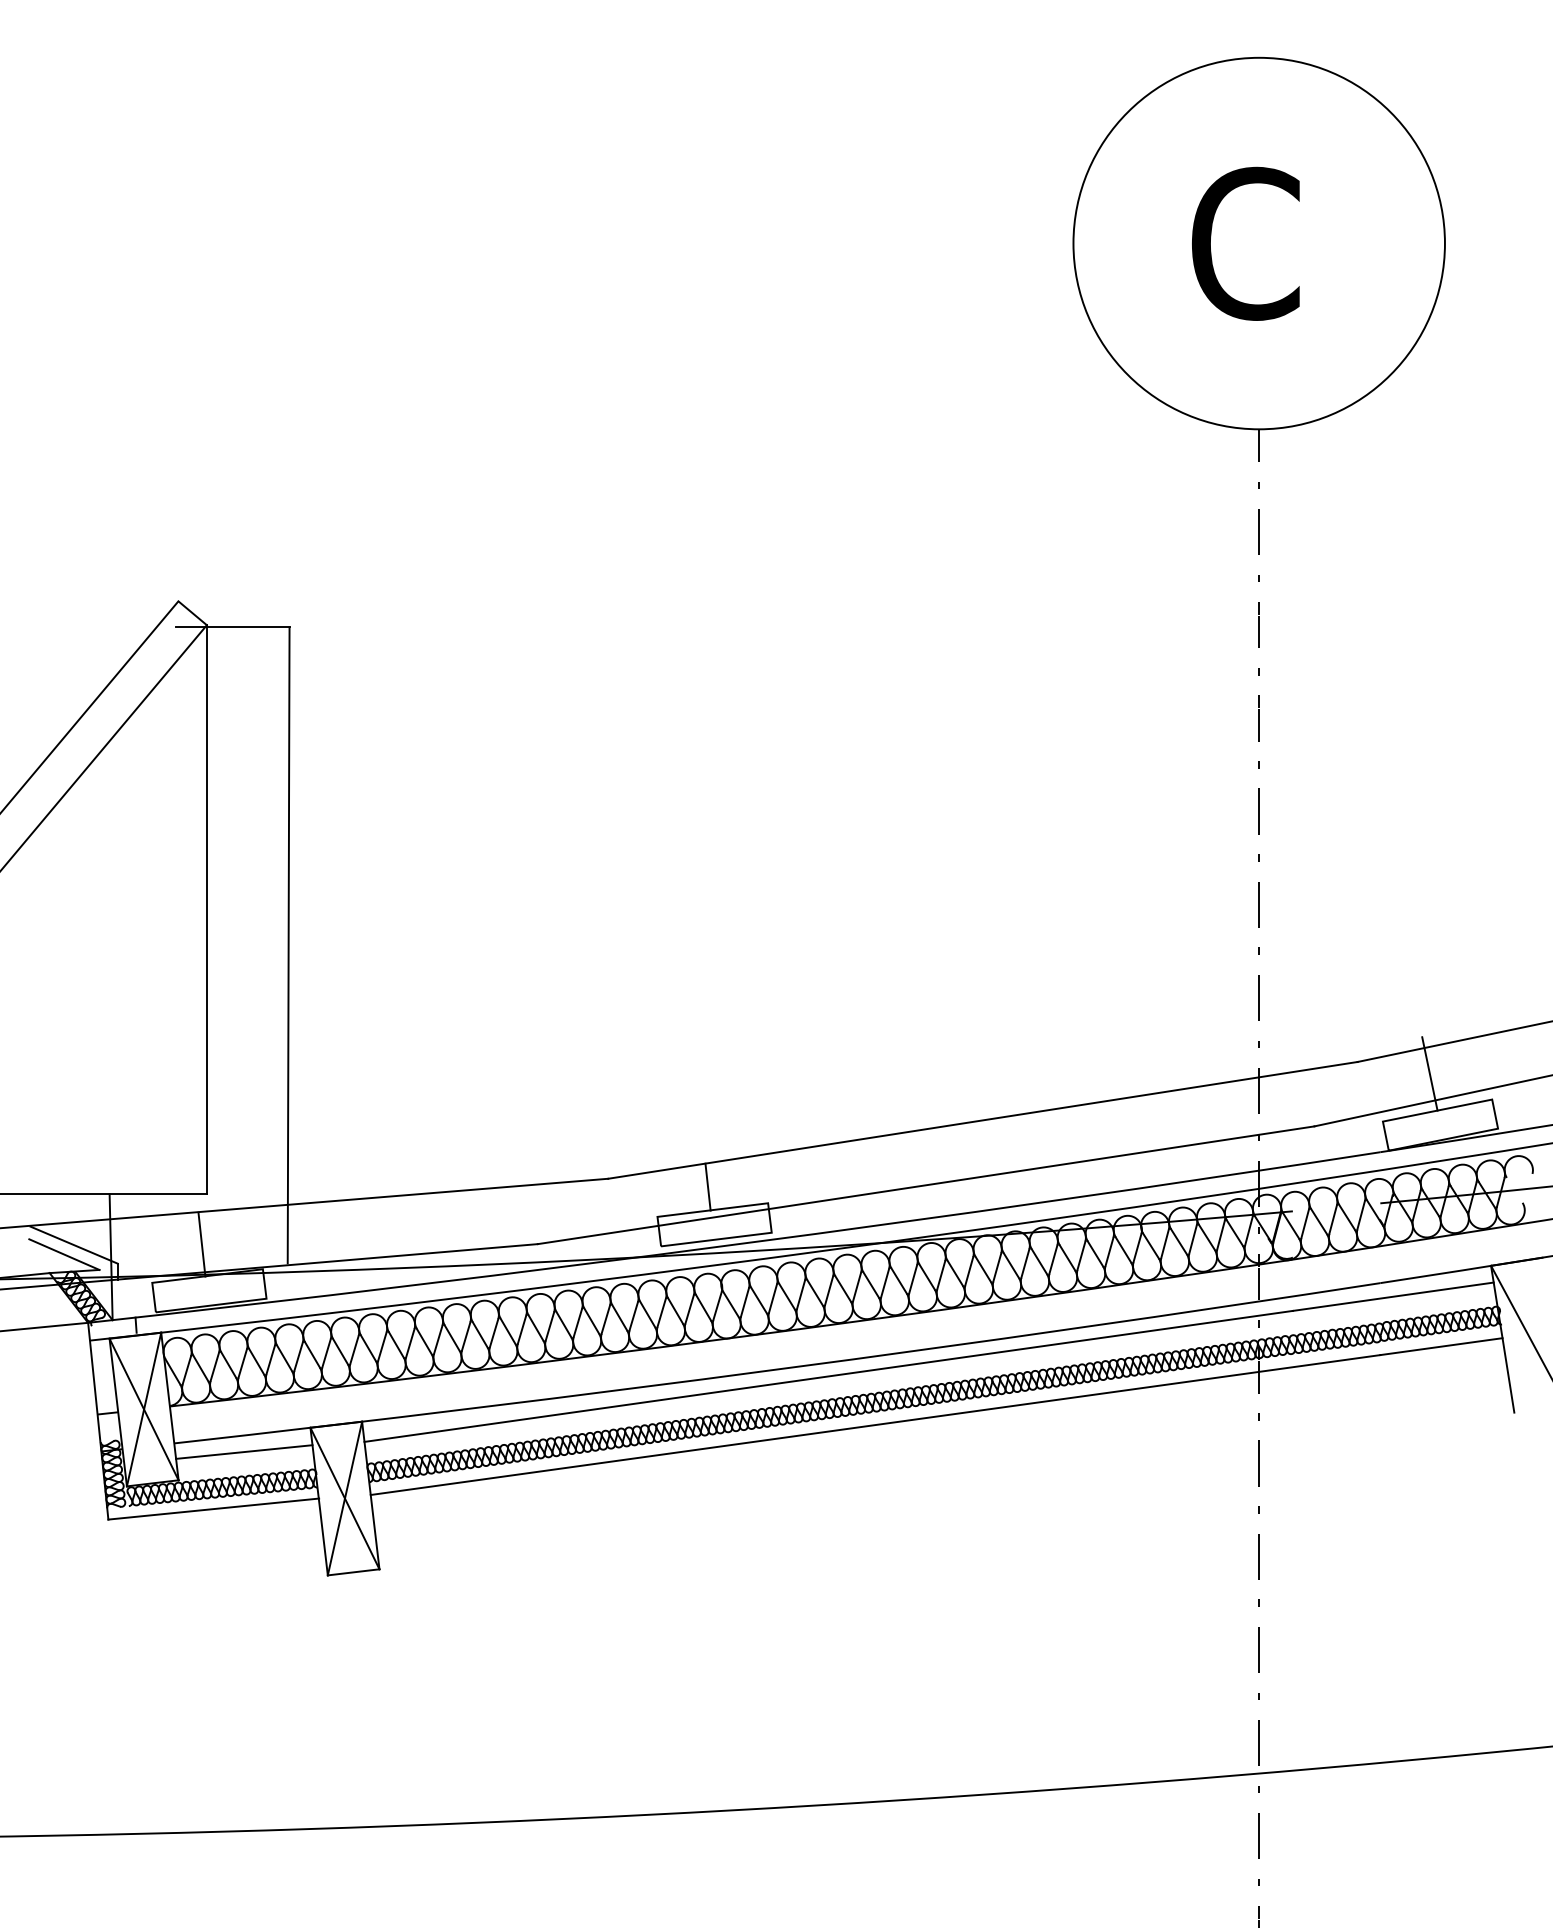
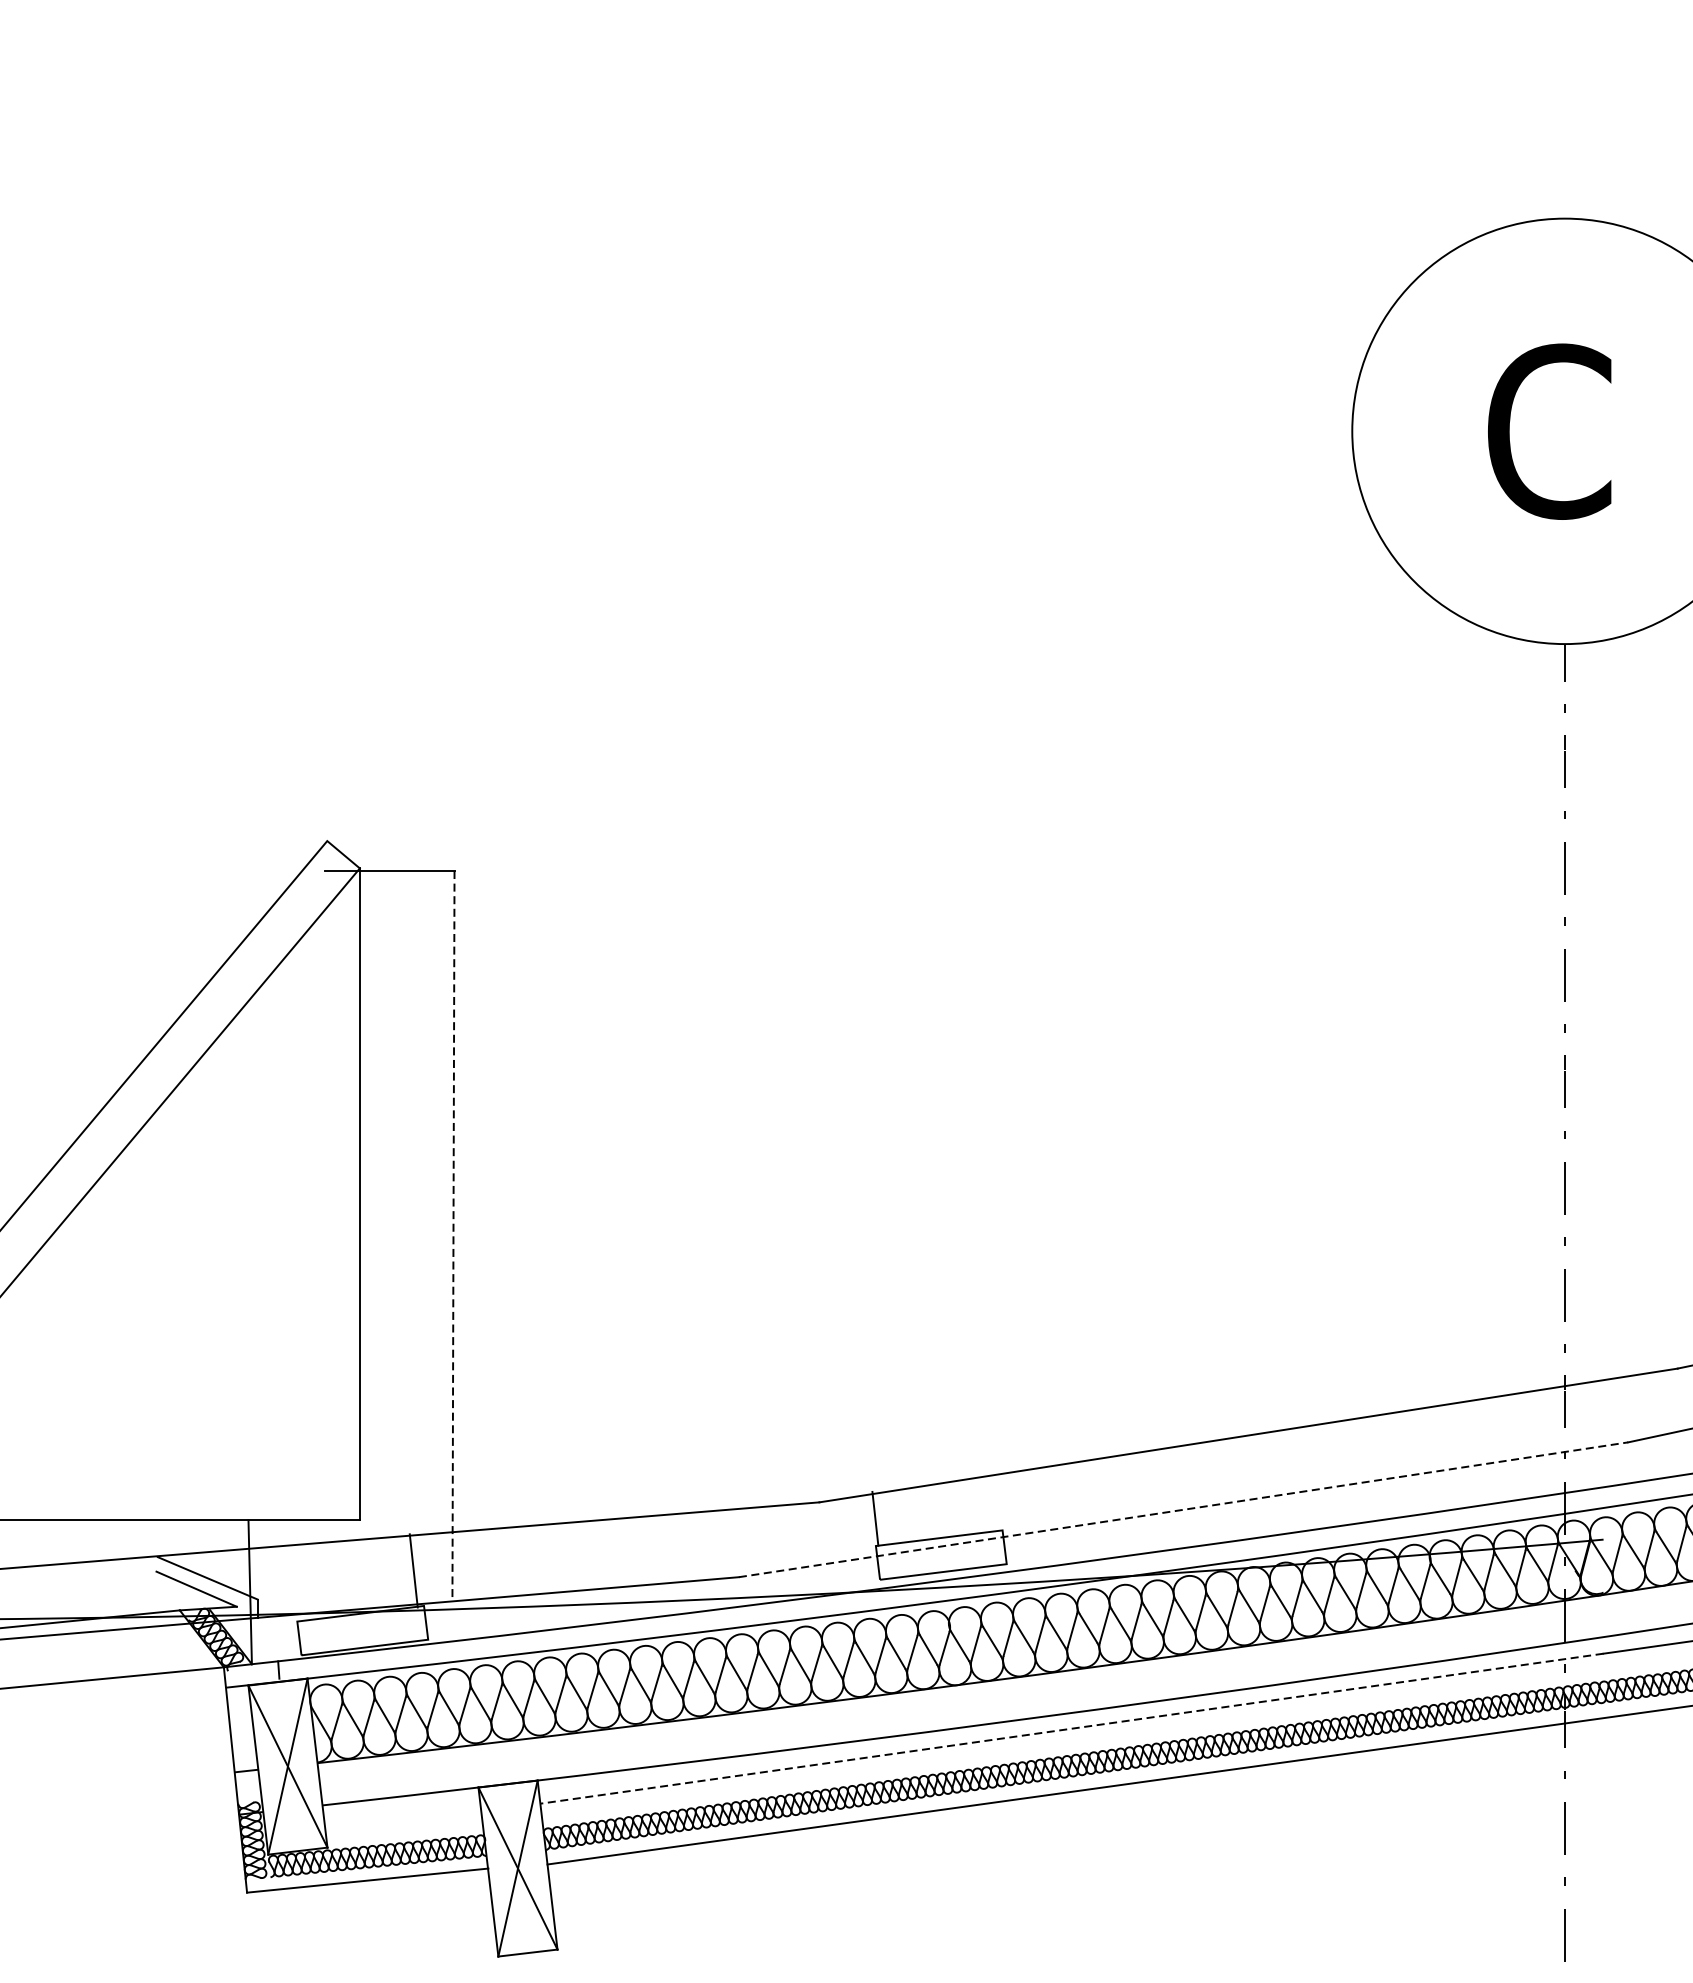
line: (288, 945) -> (453, 1235), solid -> dashed
line: (926, 1185) -> (1183, 1510), solid -> dashed
line: (707, 1186) -> (874, 1518), moved
line: (201, 1244) -> (413, 1570), moved
line: (828, 1376) -> (1071, 1728), solid -> dashed
line: (244, 1451) -> (402, 1814), removed

